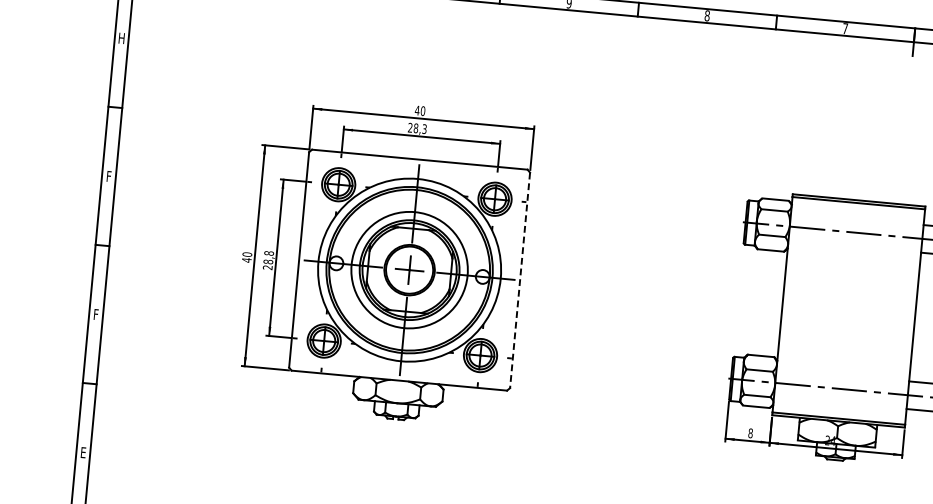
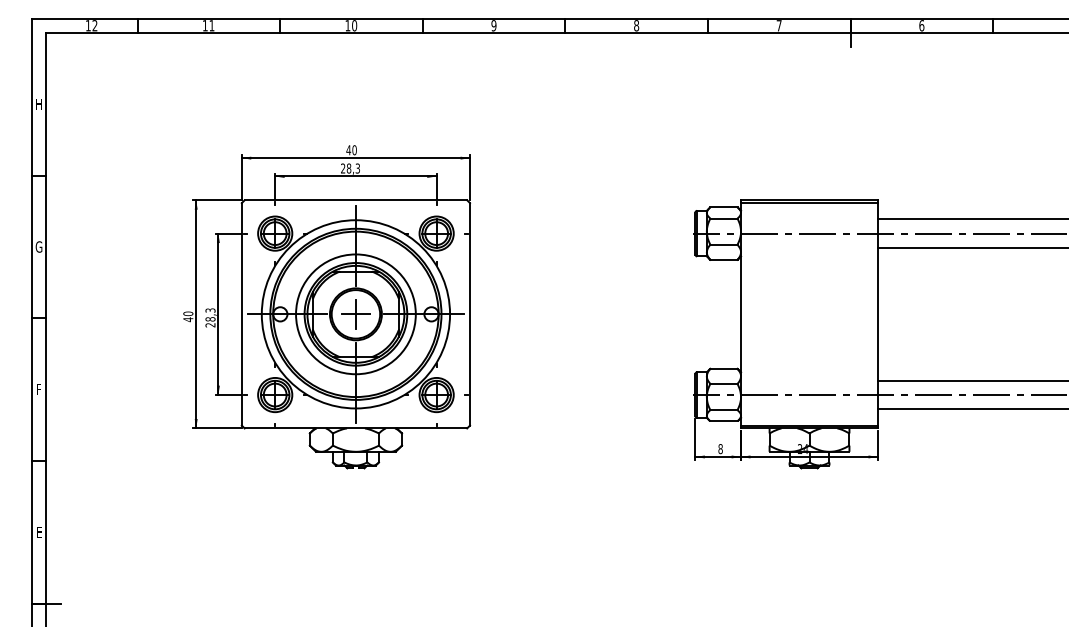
text: (108, 175) -> (38, 246), F -> G
text: (269, 253) -> (210, 310), 28,8 -> 28,3
line: (520, 280) -> (470, 314), dashed -> solid

